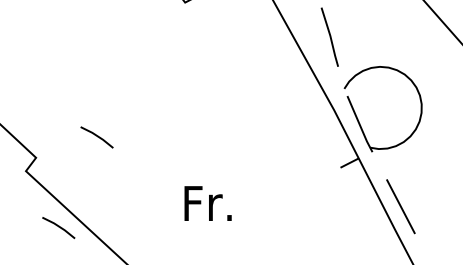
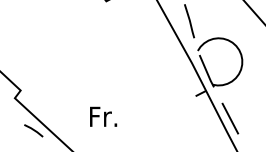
line: (96, 136) -> (55, 78), removed
text: (208, 202) -> (103, 116), moved

